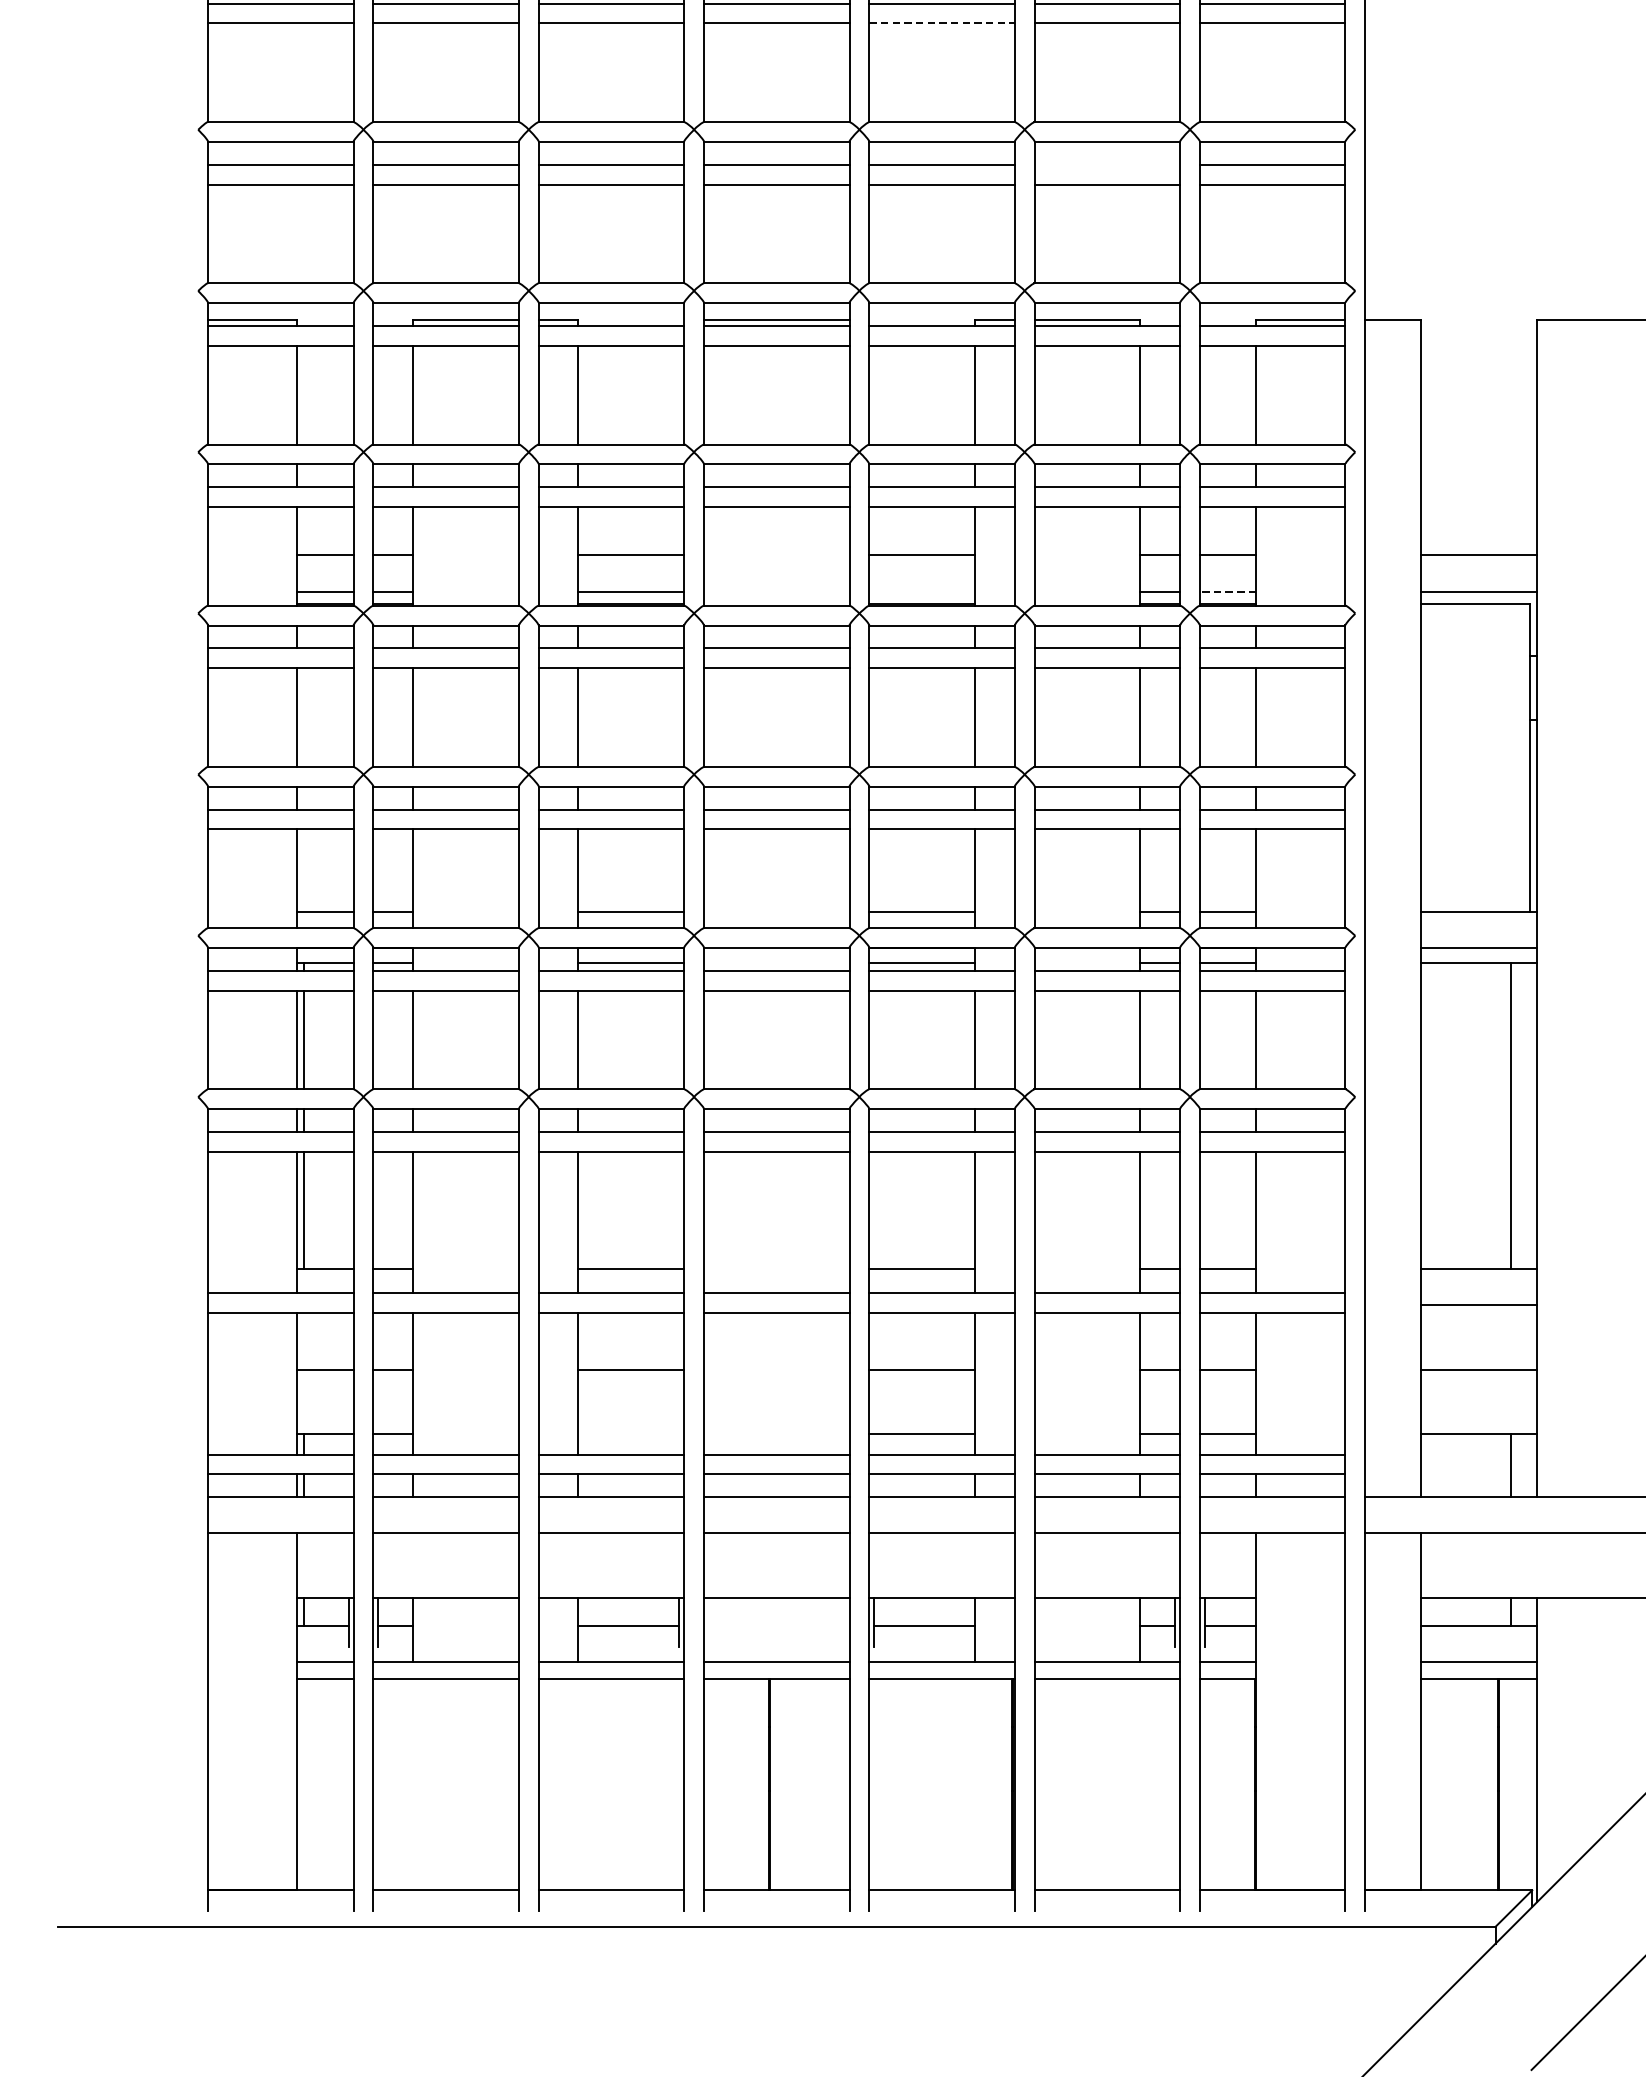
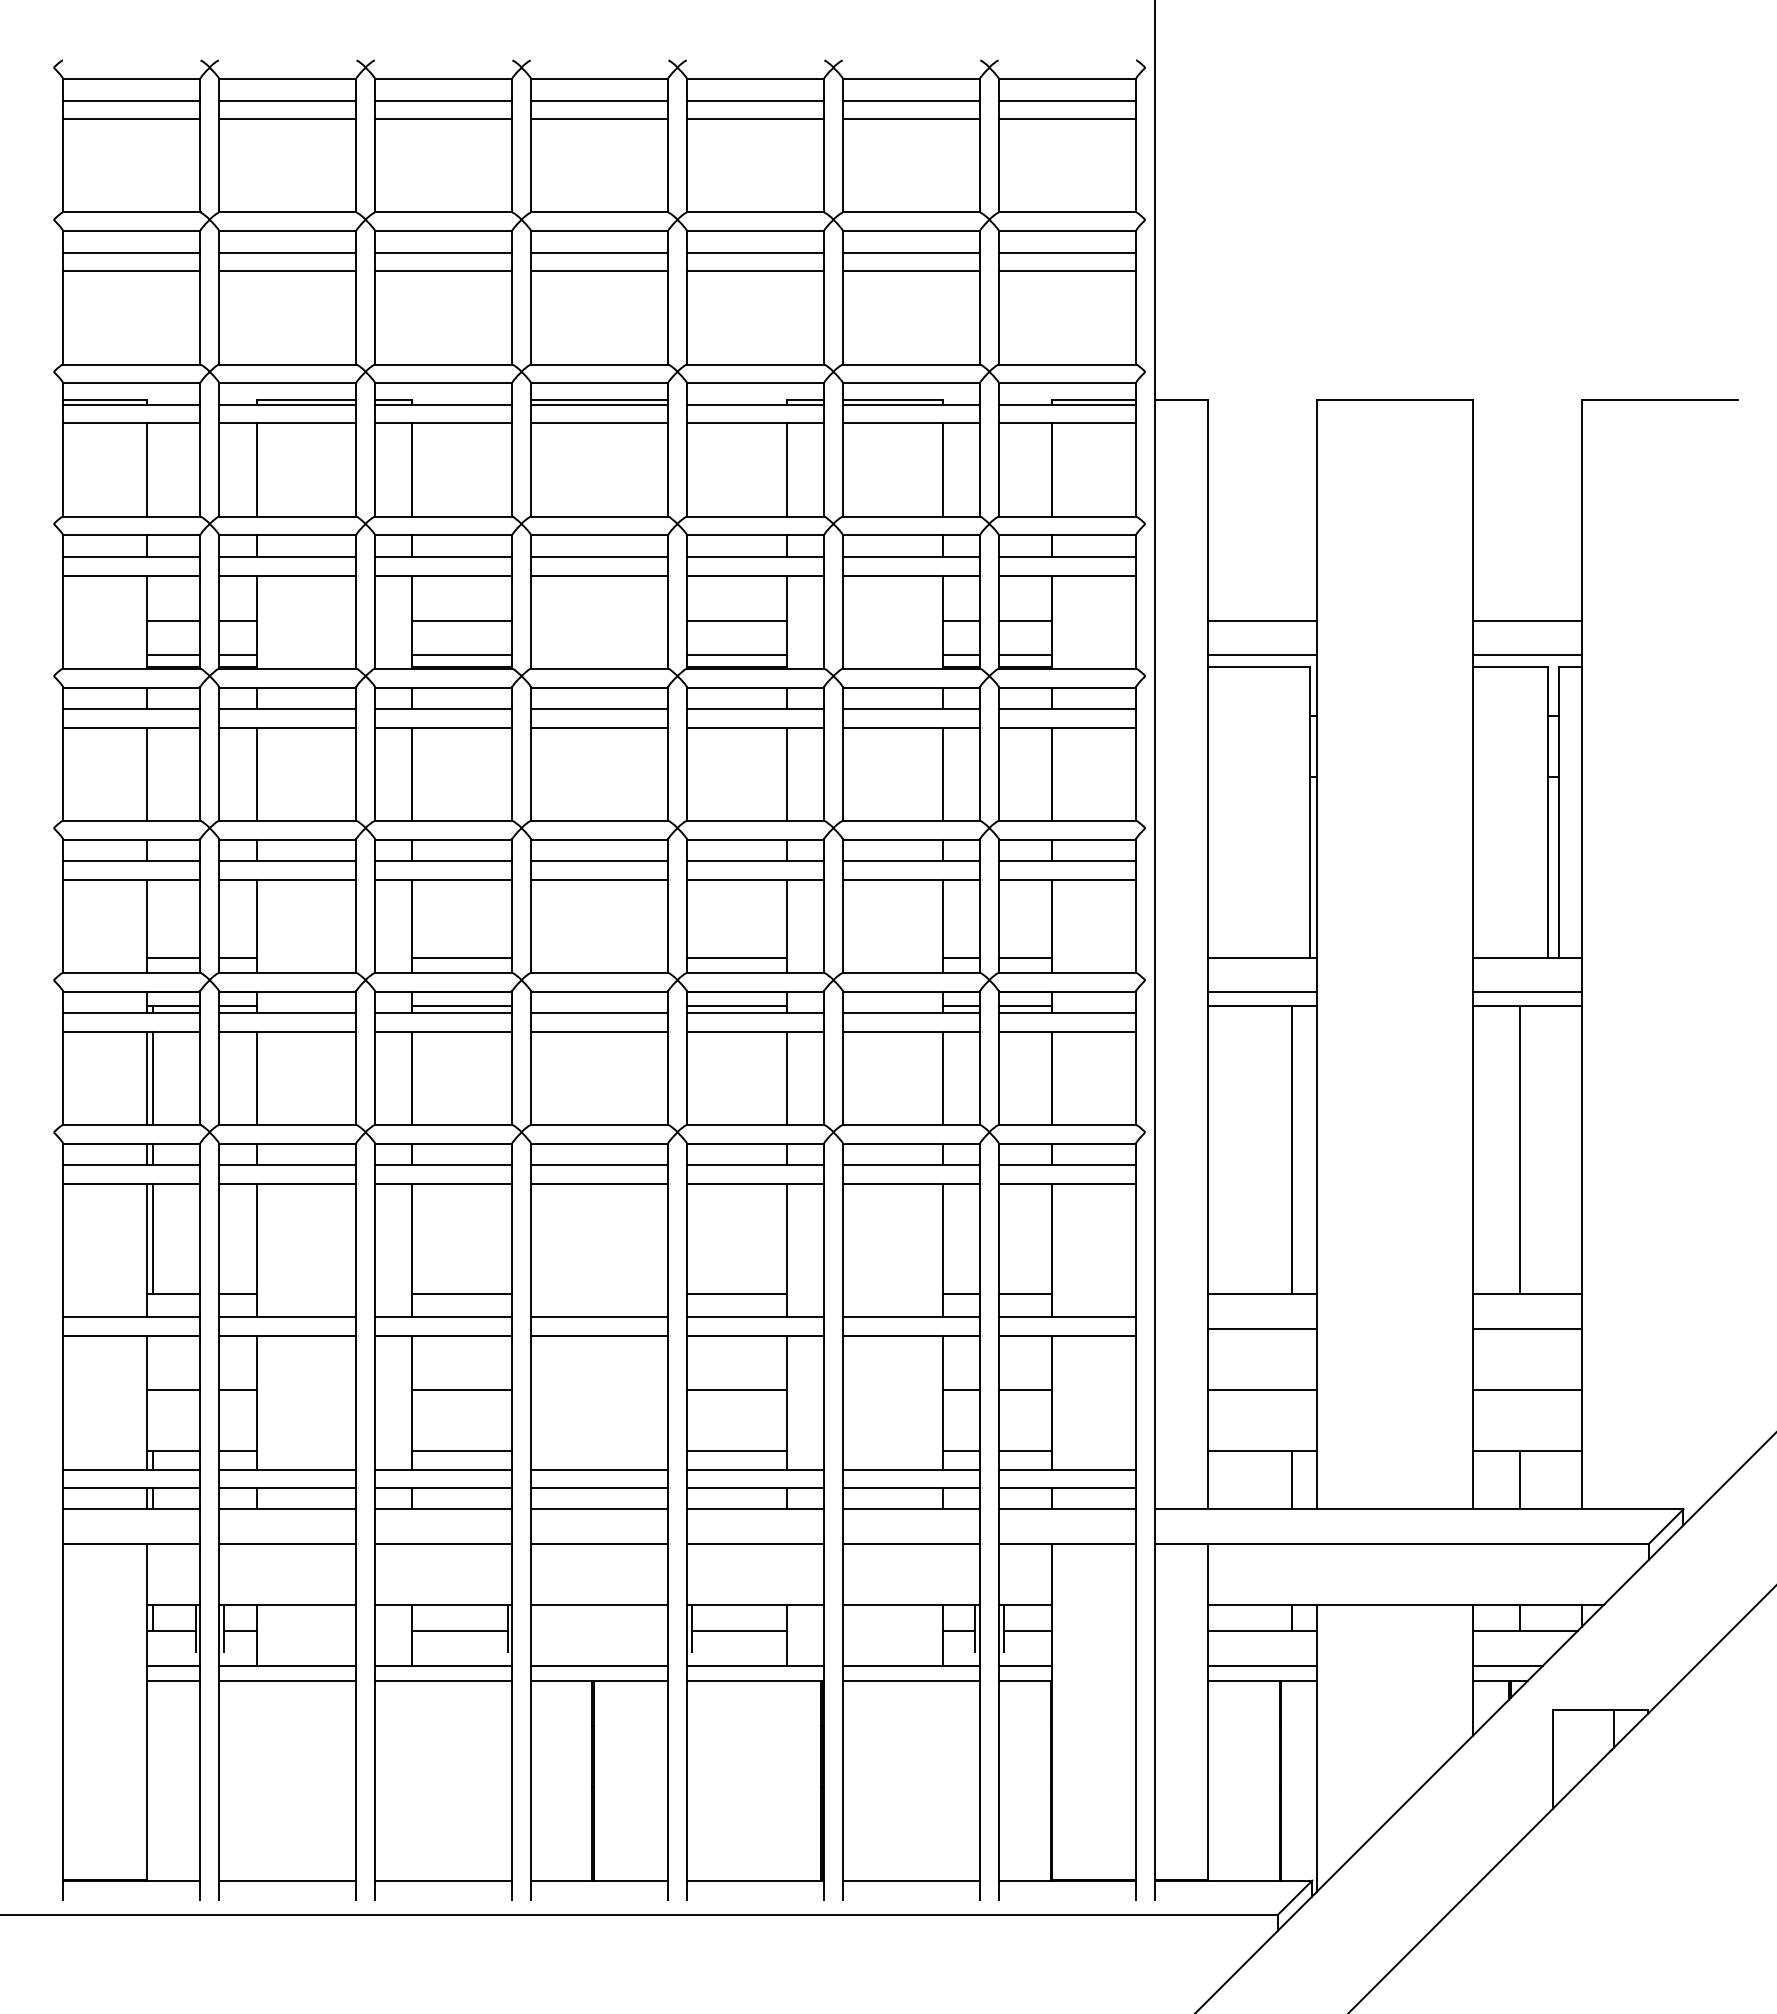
line: (942, 23) -> (755, 119), dashed -> solid
line: (1107, 164) -> (911, 252), added
line: (921, 591) -> (736, 655), added
line: (1228, 591) -> (1025, 655), dashed -> solid
line: (631, 1434) -> (462, 1450), added

